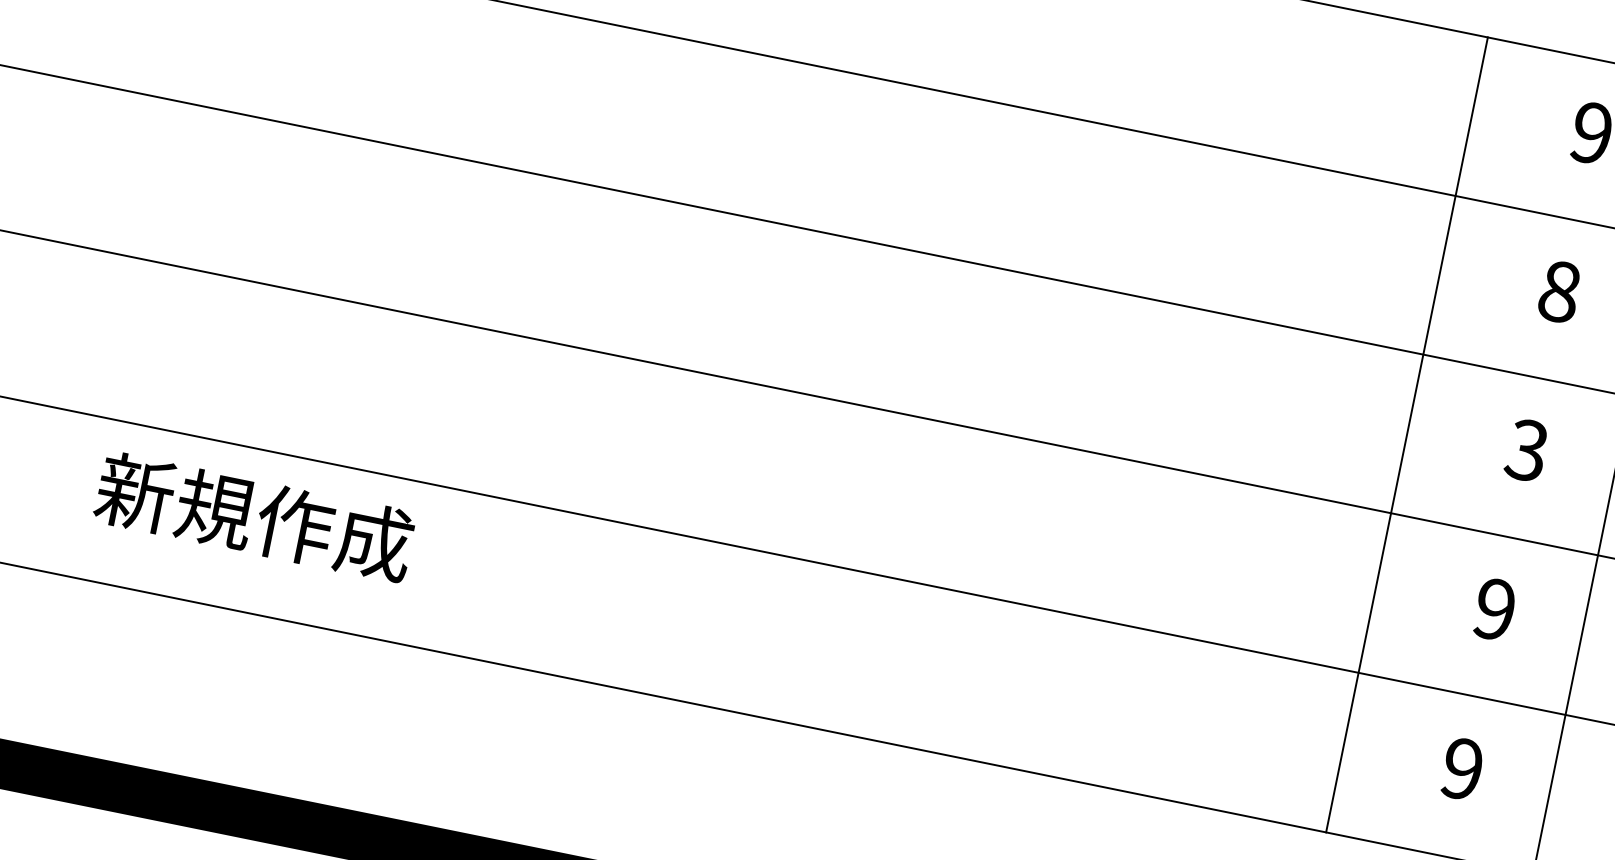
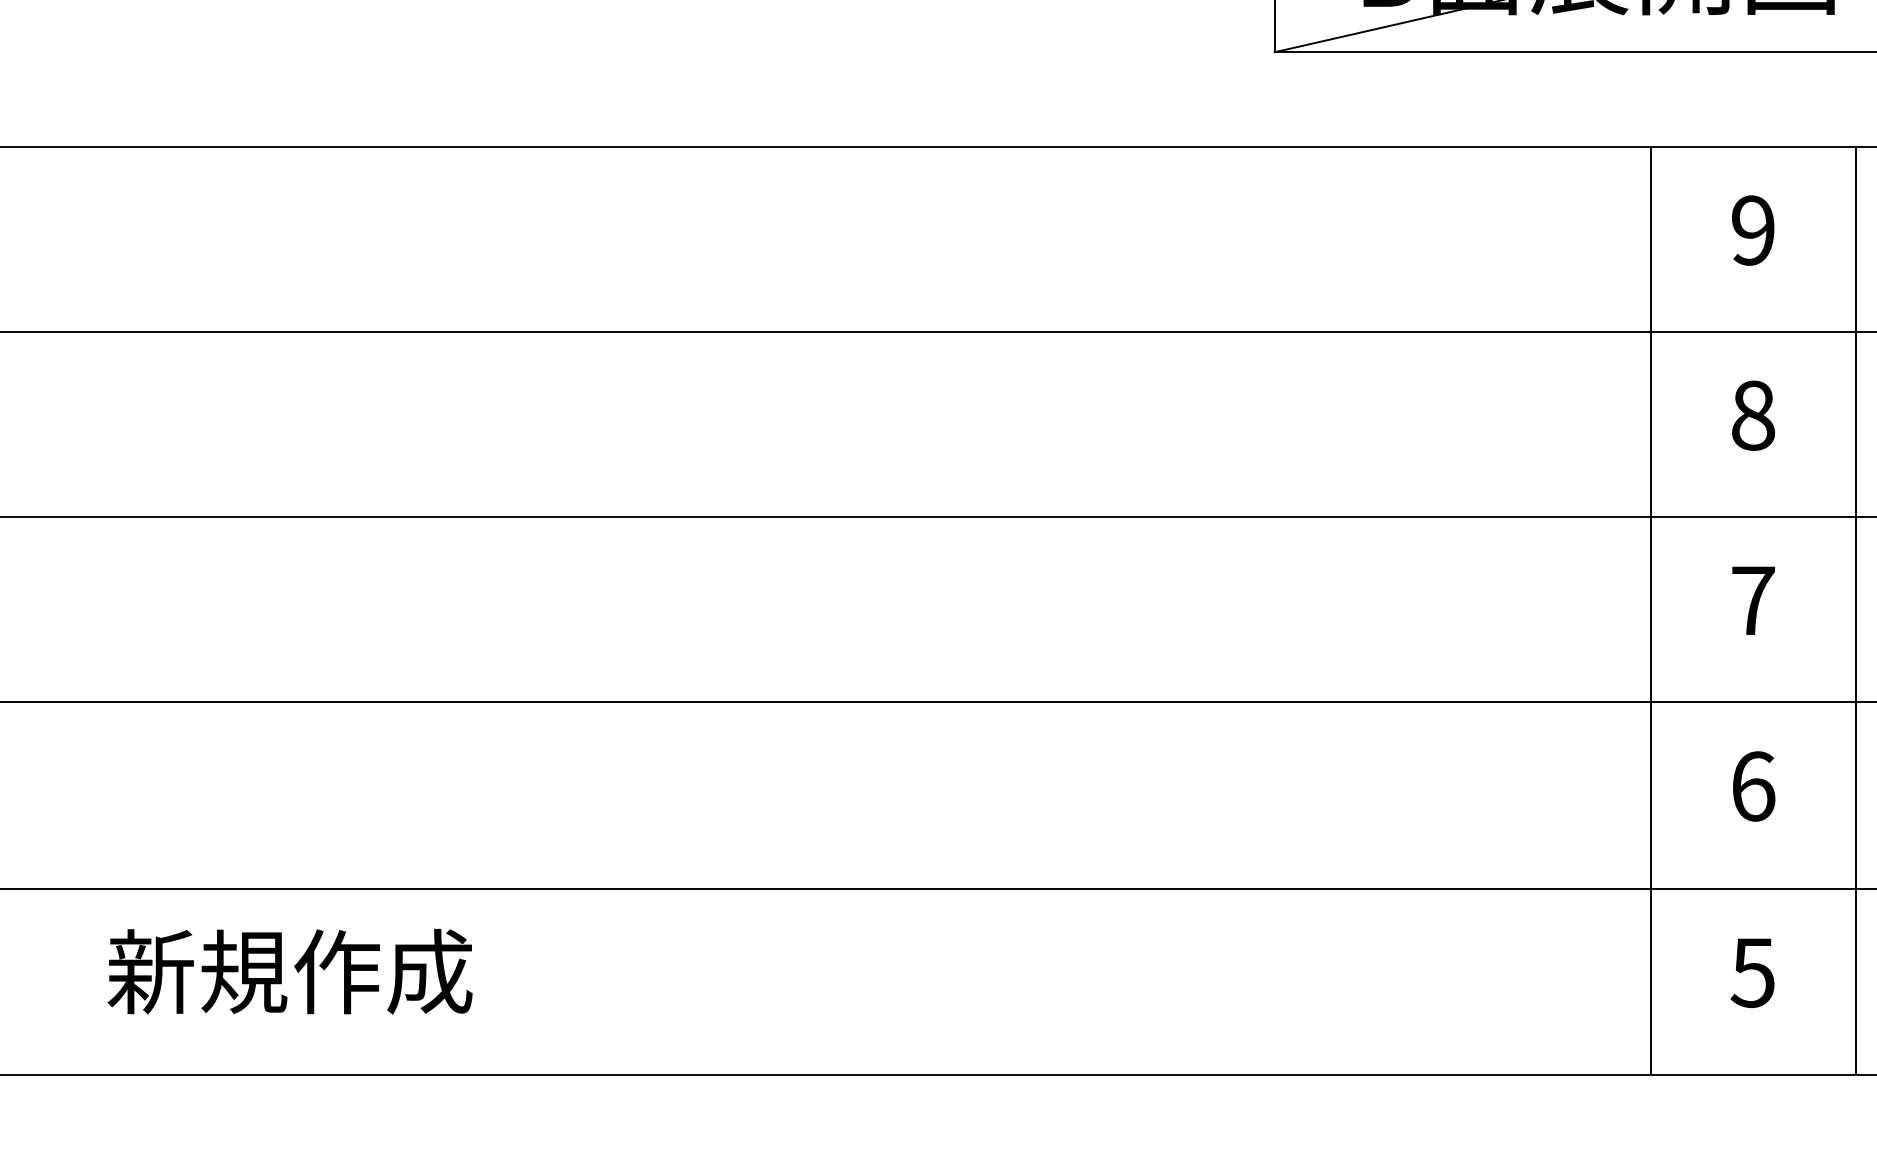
line: (1406, 434) -> (1650, 610), moved
text: (1526, 450) -> (1752, 600), 3 -> 7
text: (254, 516) -> (289, 971), moved
text: (1495, 609) -> (1753, 786), 9 -> 6
text: (1461, 768) -> (1752, 972), 9 -> 5

